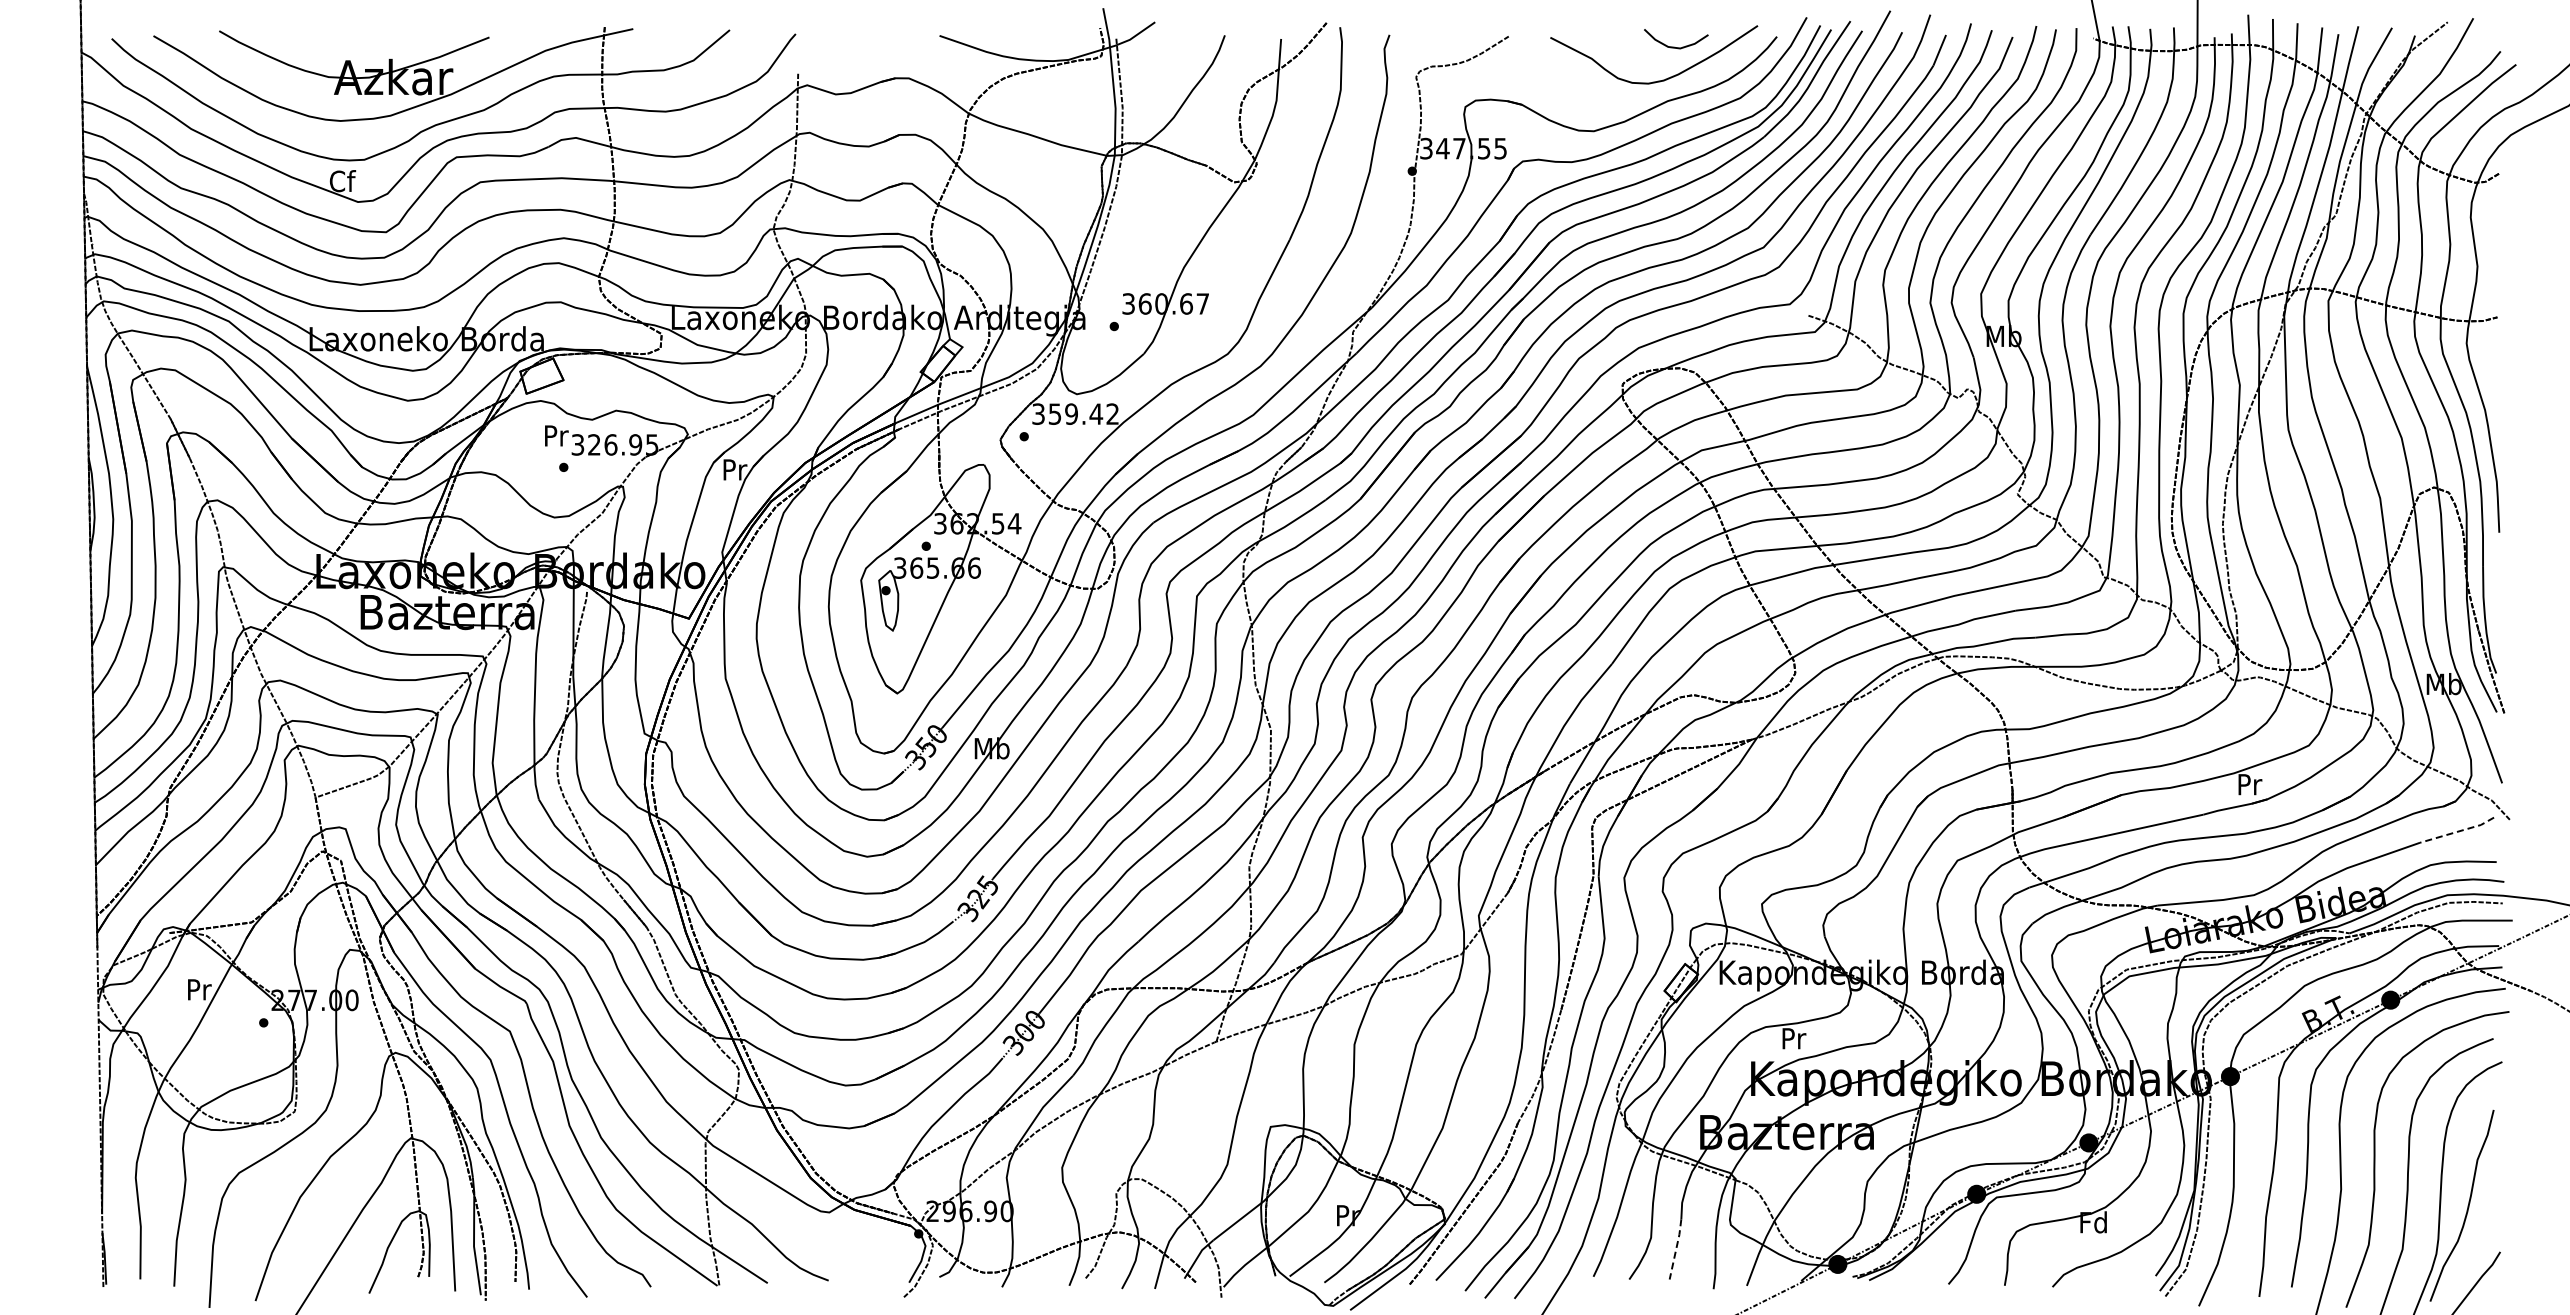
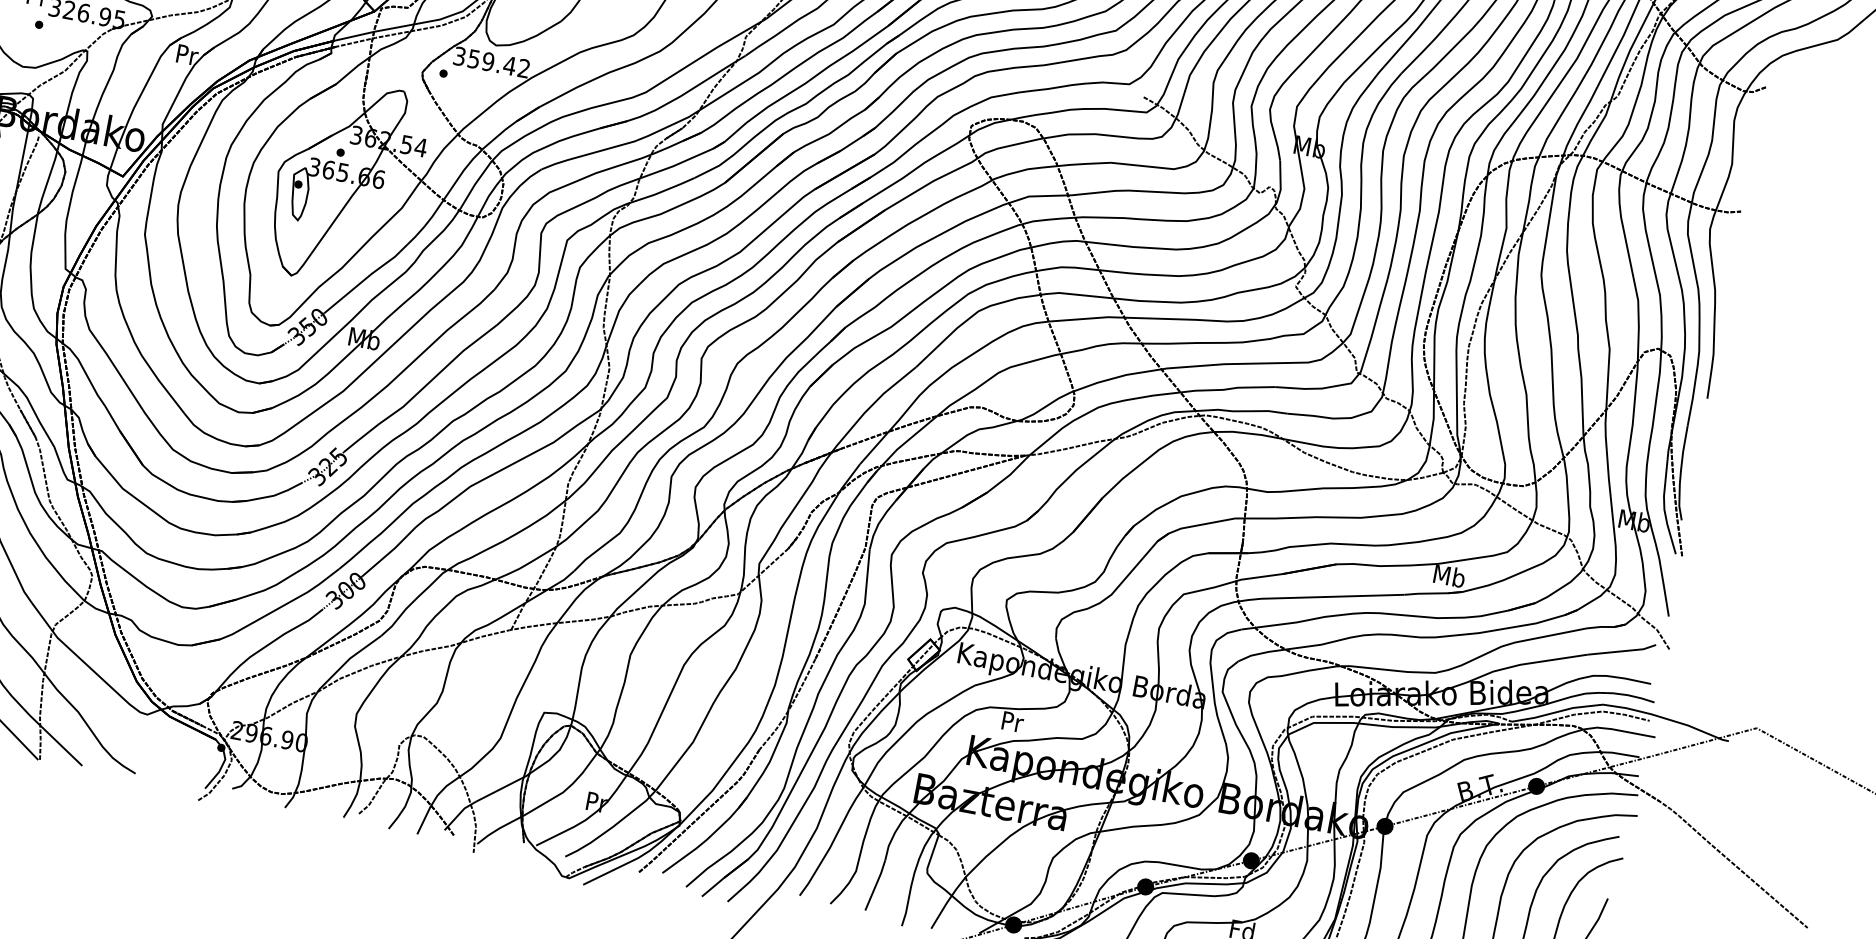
text: (2249, 784) -> (1449, 576), Pr -> Mb
line: (2458, 831) -> (1623, 651), dashed -> solid
line: (1676, 1249) -> (876, 885), dashed -> solid

